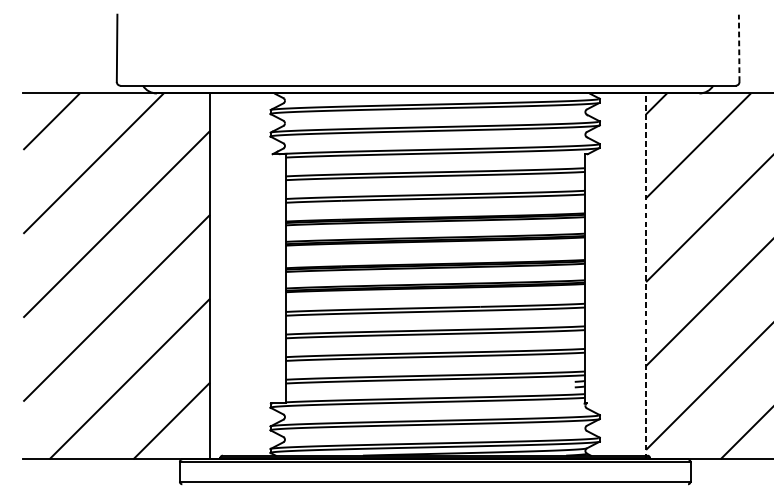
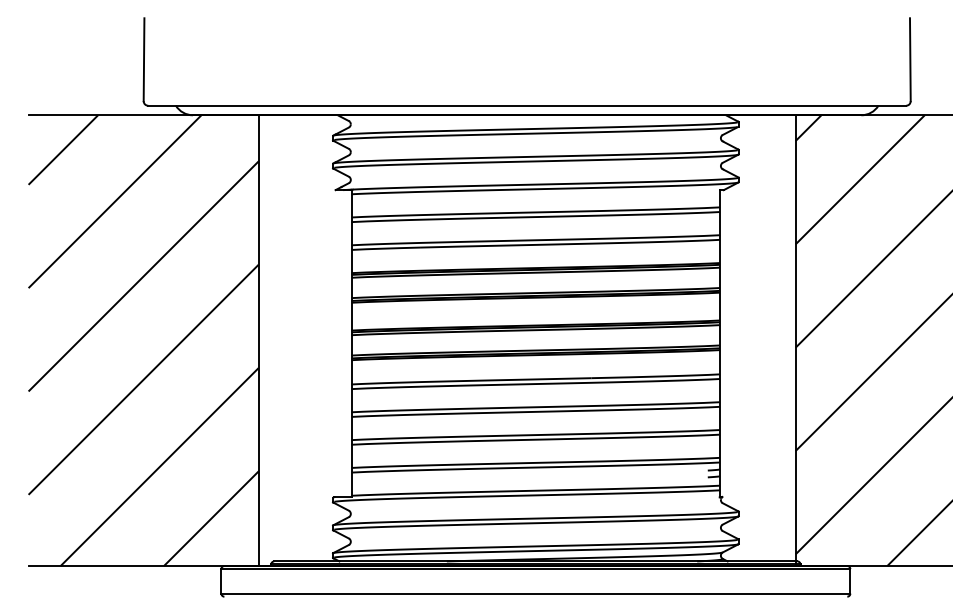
line: (739, 48) -> (910, 59), dashed -> solid
line: (645, 276) -> (795, 340), dashed -> solid

